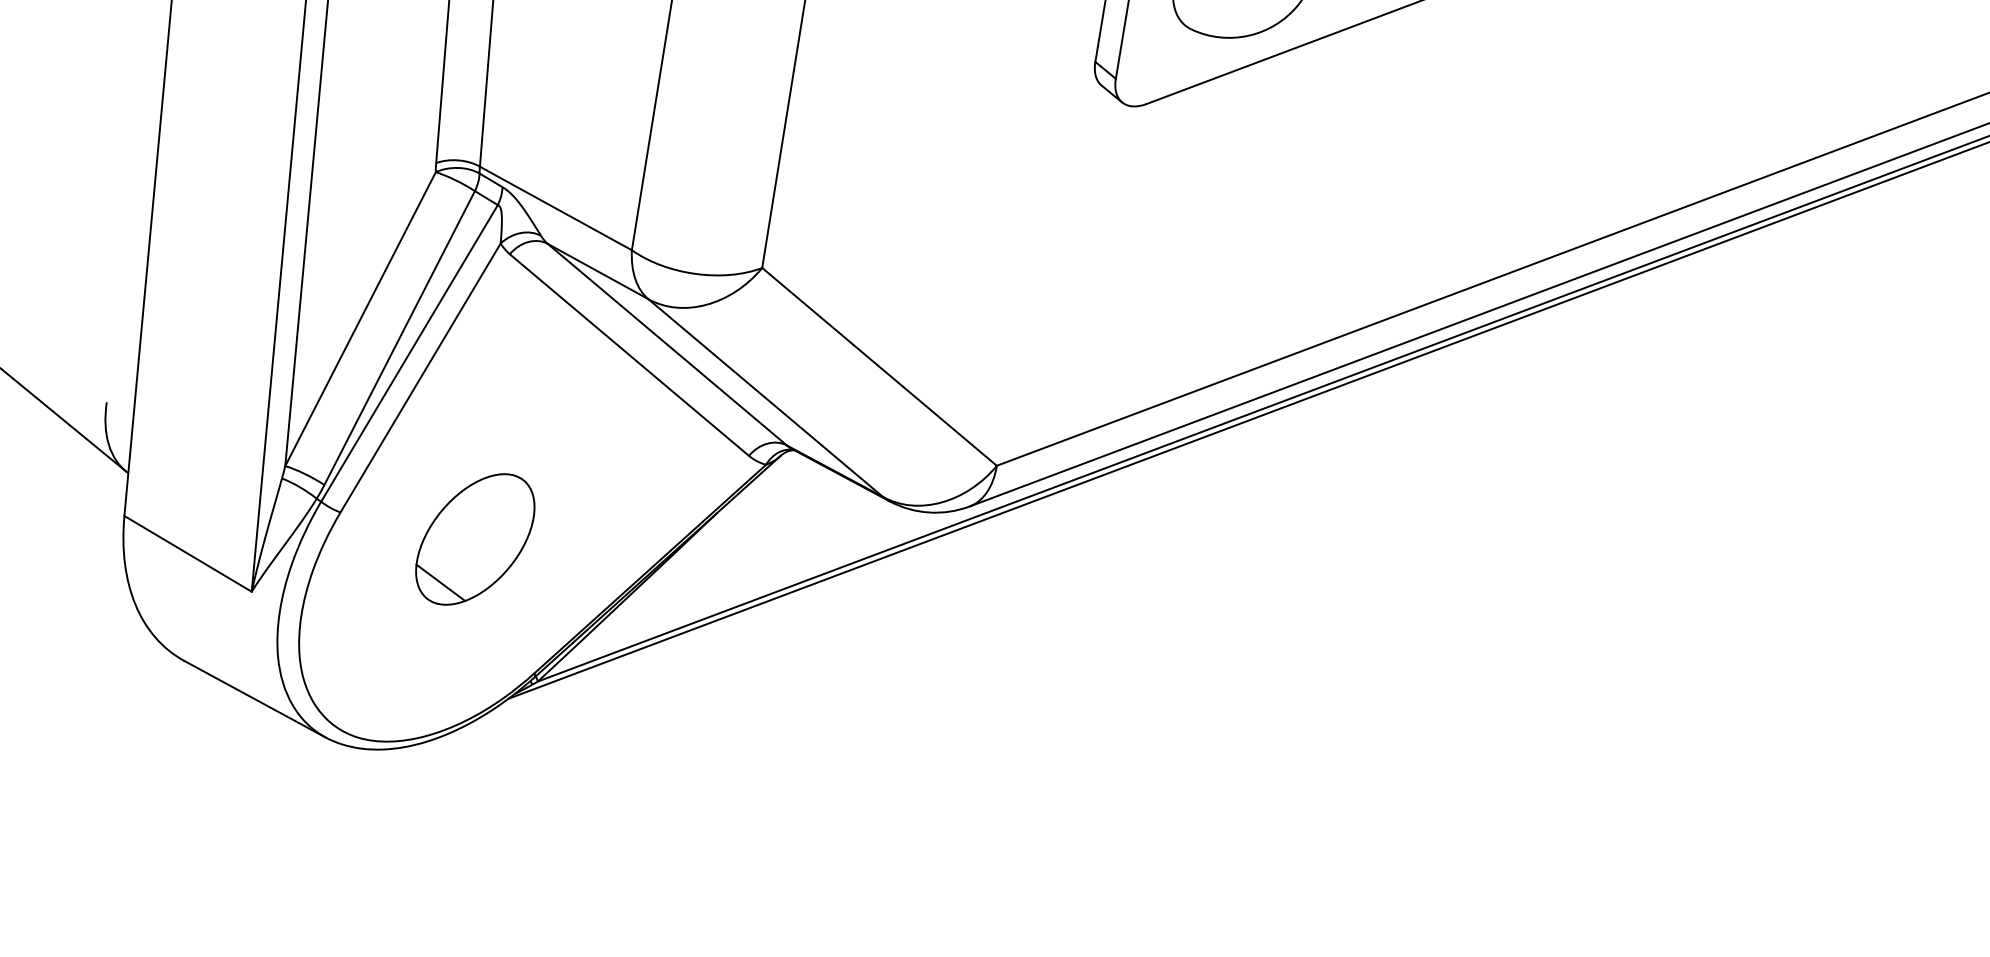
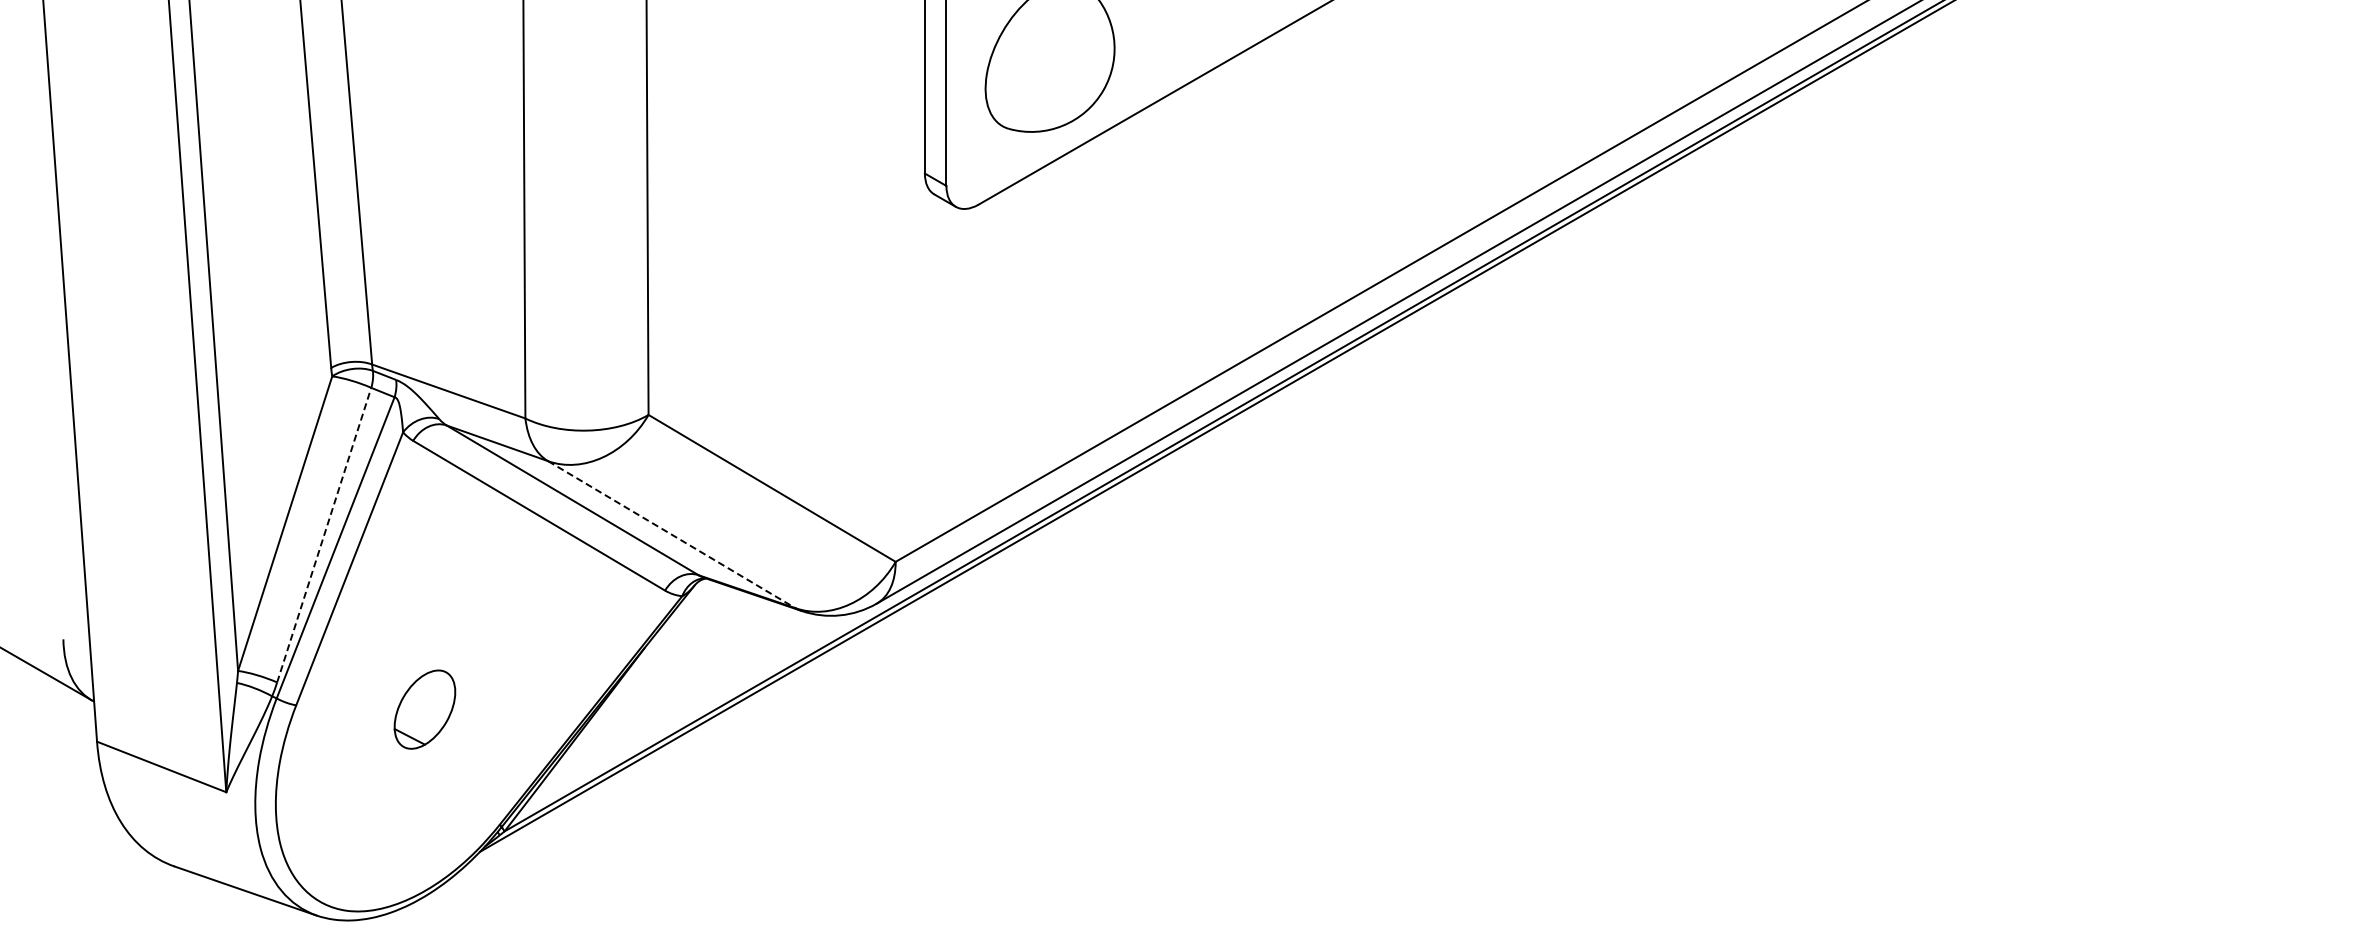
line: (399, 338) -> (324, 535), solid -> dashed
line: (765, 397) -> (671, 534), solid -> dashed
part: (474, 539) -> (424, 709), size x0.6

